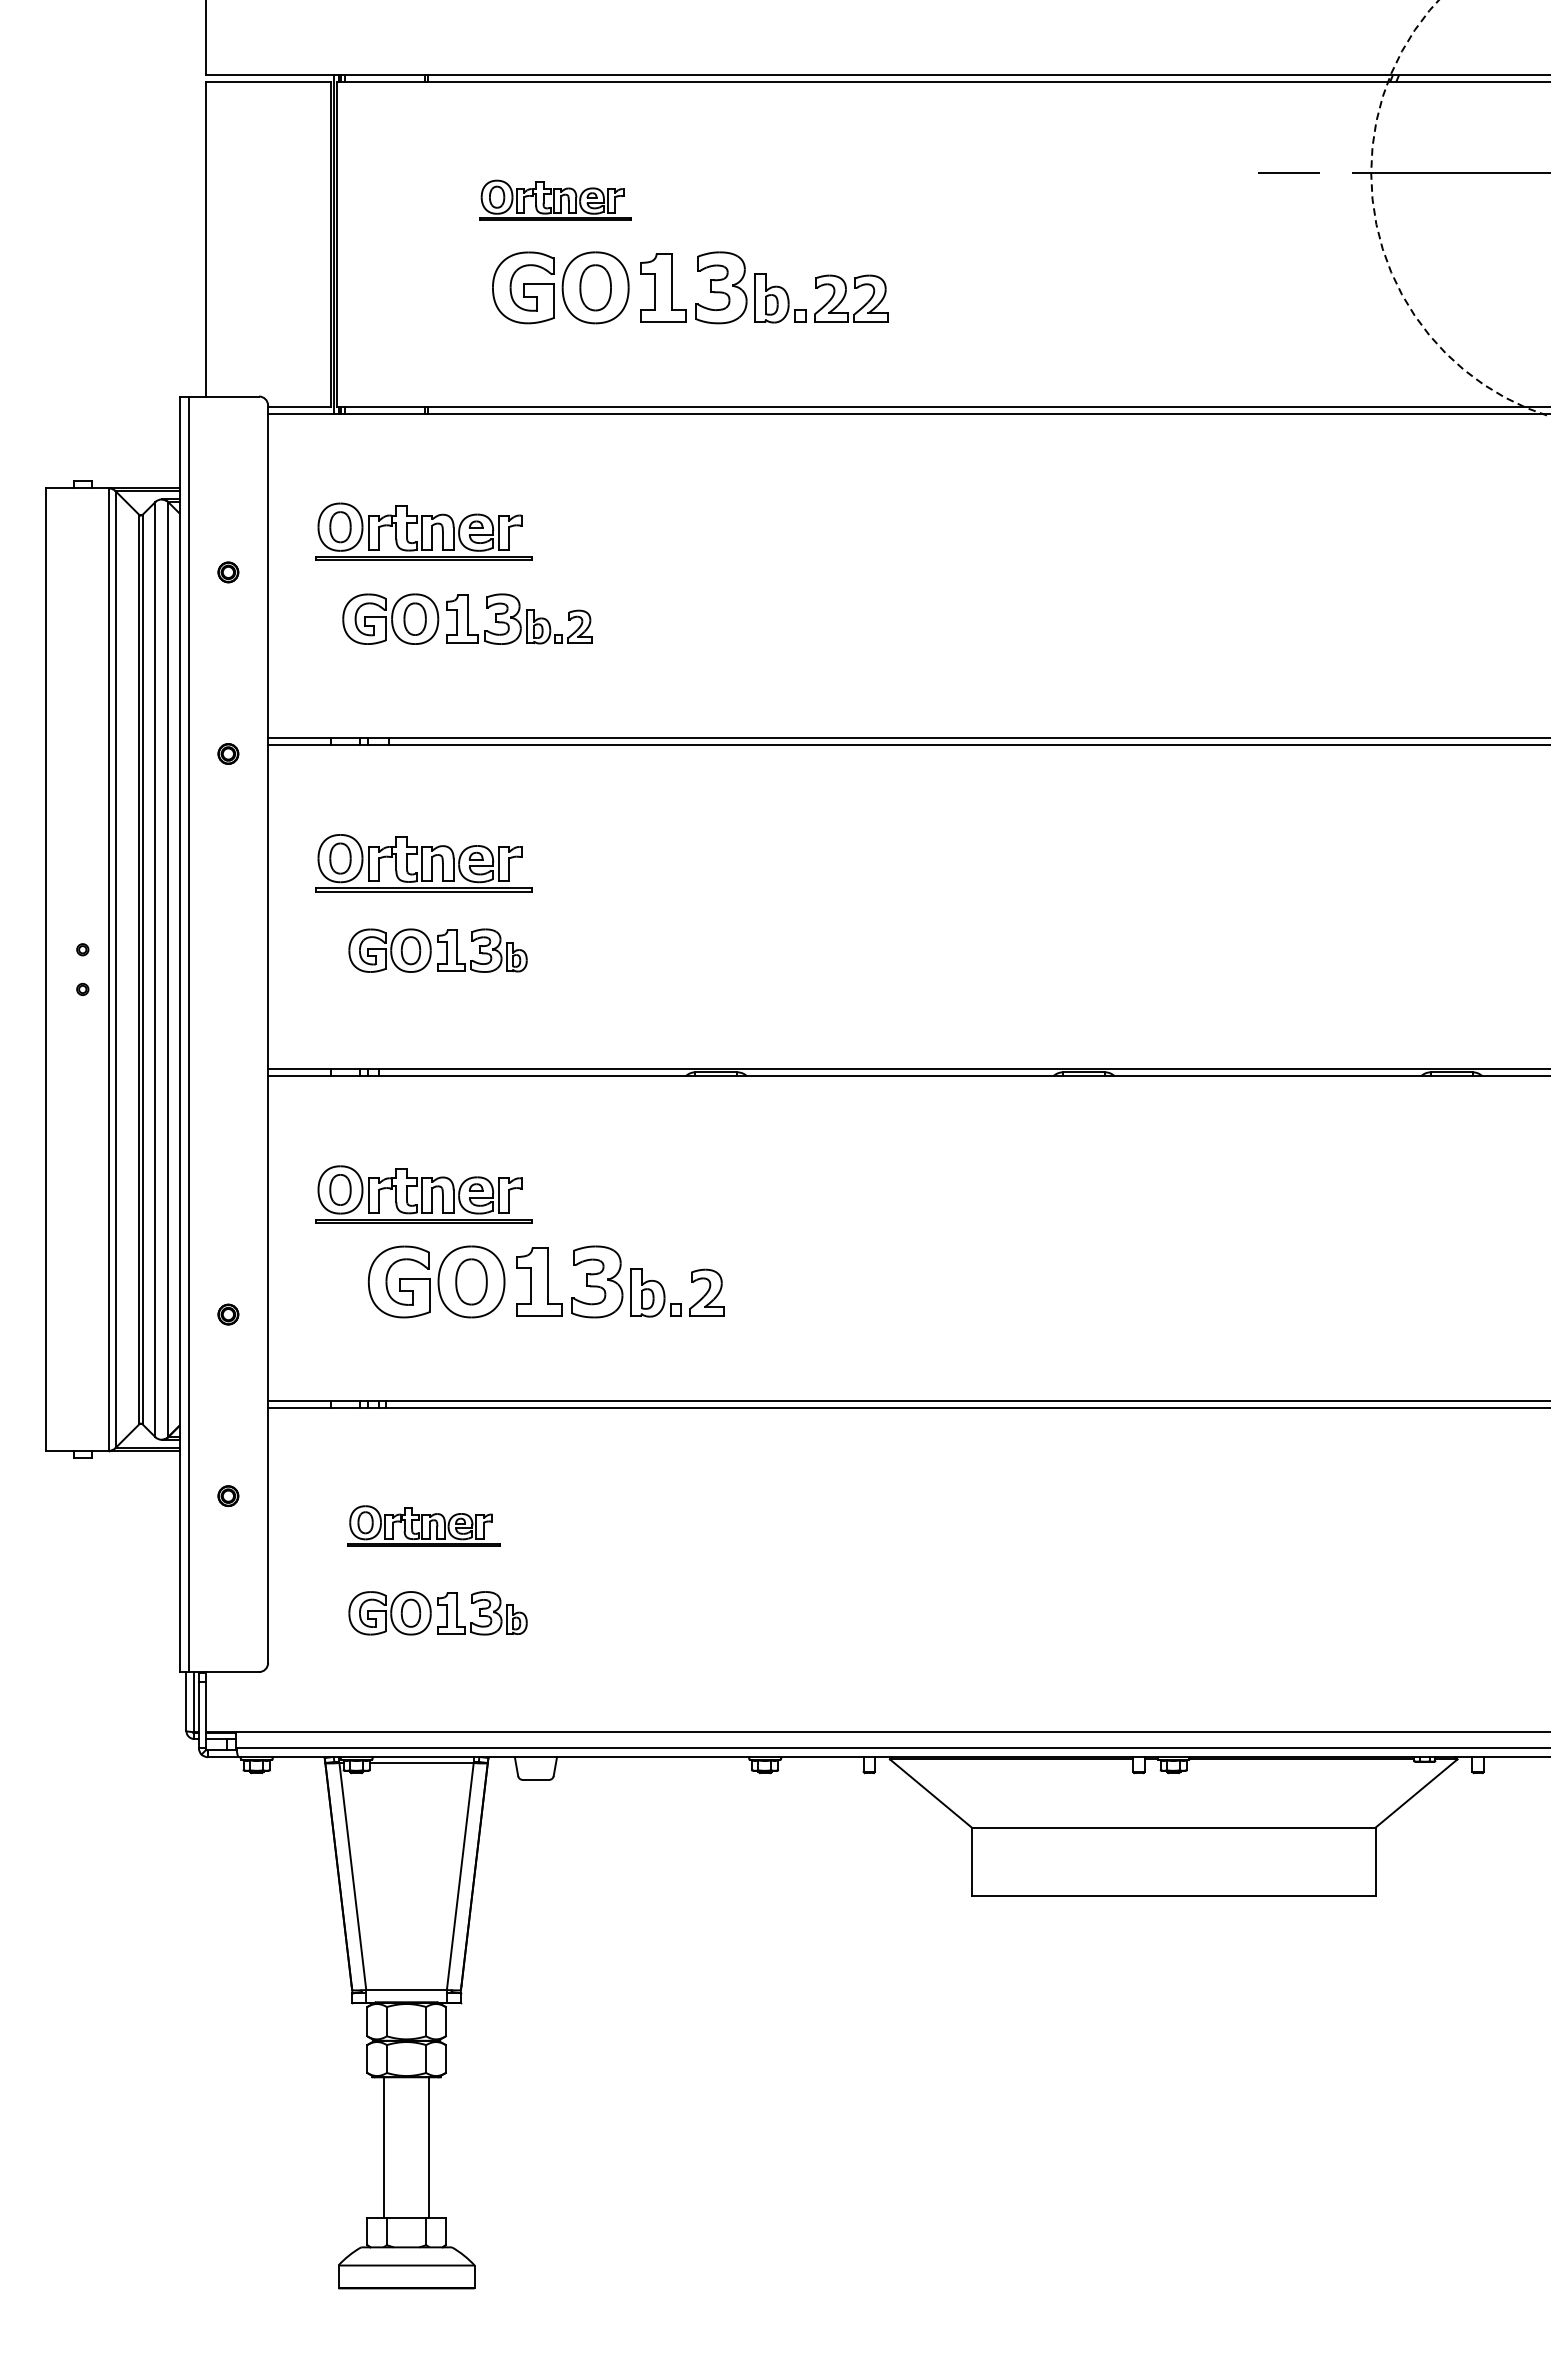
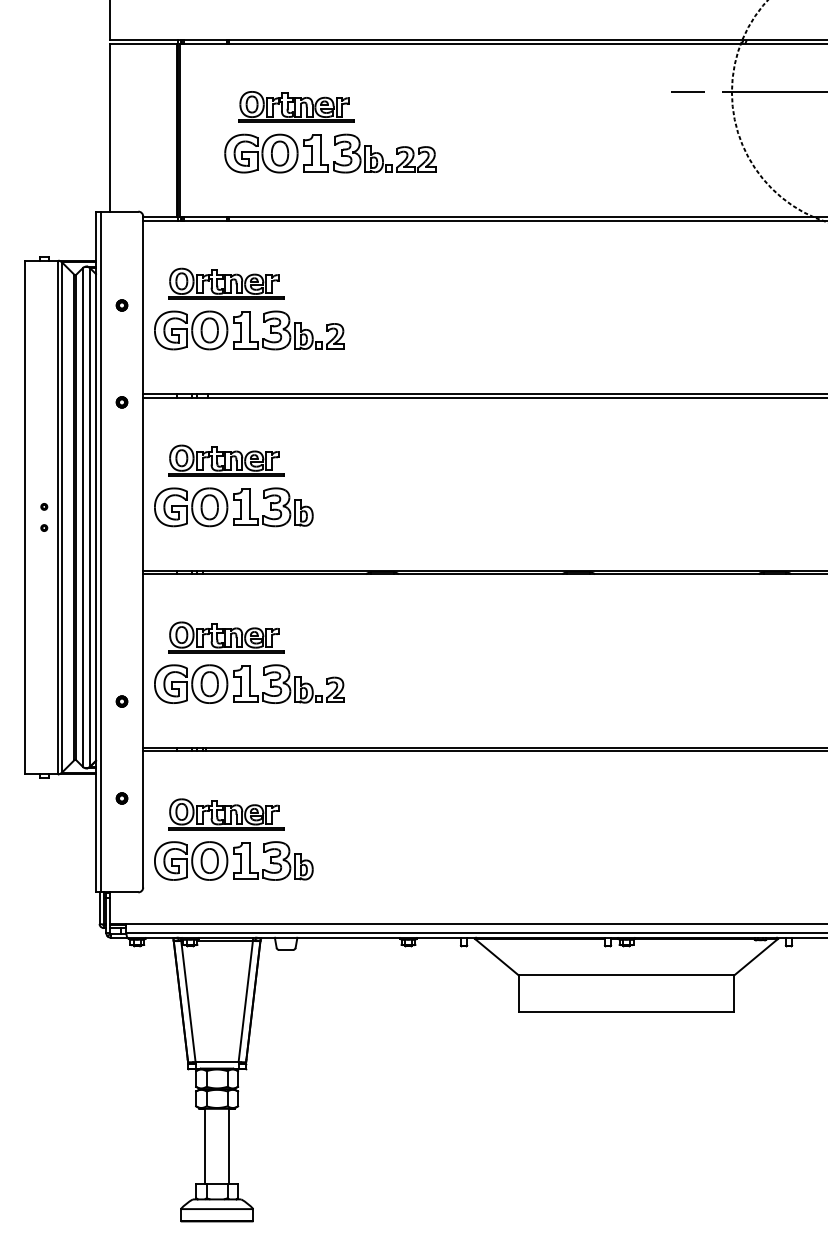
part: (555, 199) -> (296, 106), size x1.43
part: (695, 302) -> (333, 161), moved
part: (467, 619) -> (249, 330), size x1.43
part: (437, 950) -> (233, 507), size x1.67
part: (545, 1280) -> (249, 683), moved
part: (424, 1526) -> (226, 814), size x1.43
part: (437, 1612) -> (233, 860), size x1.67

